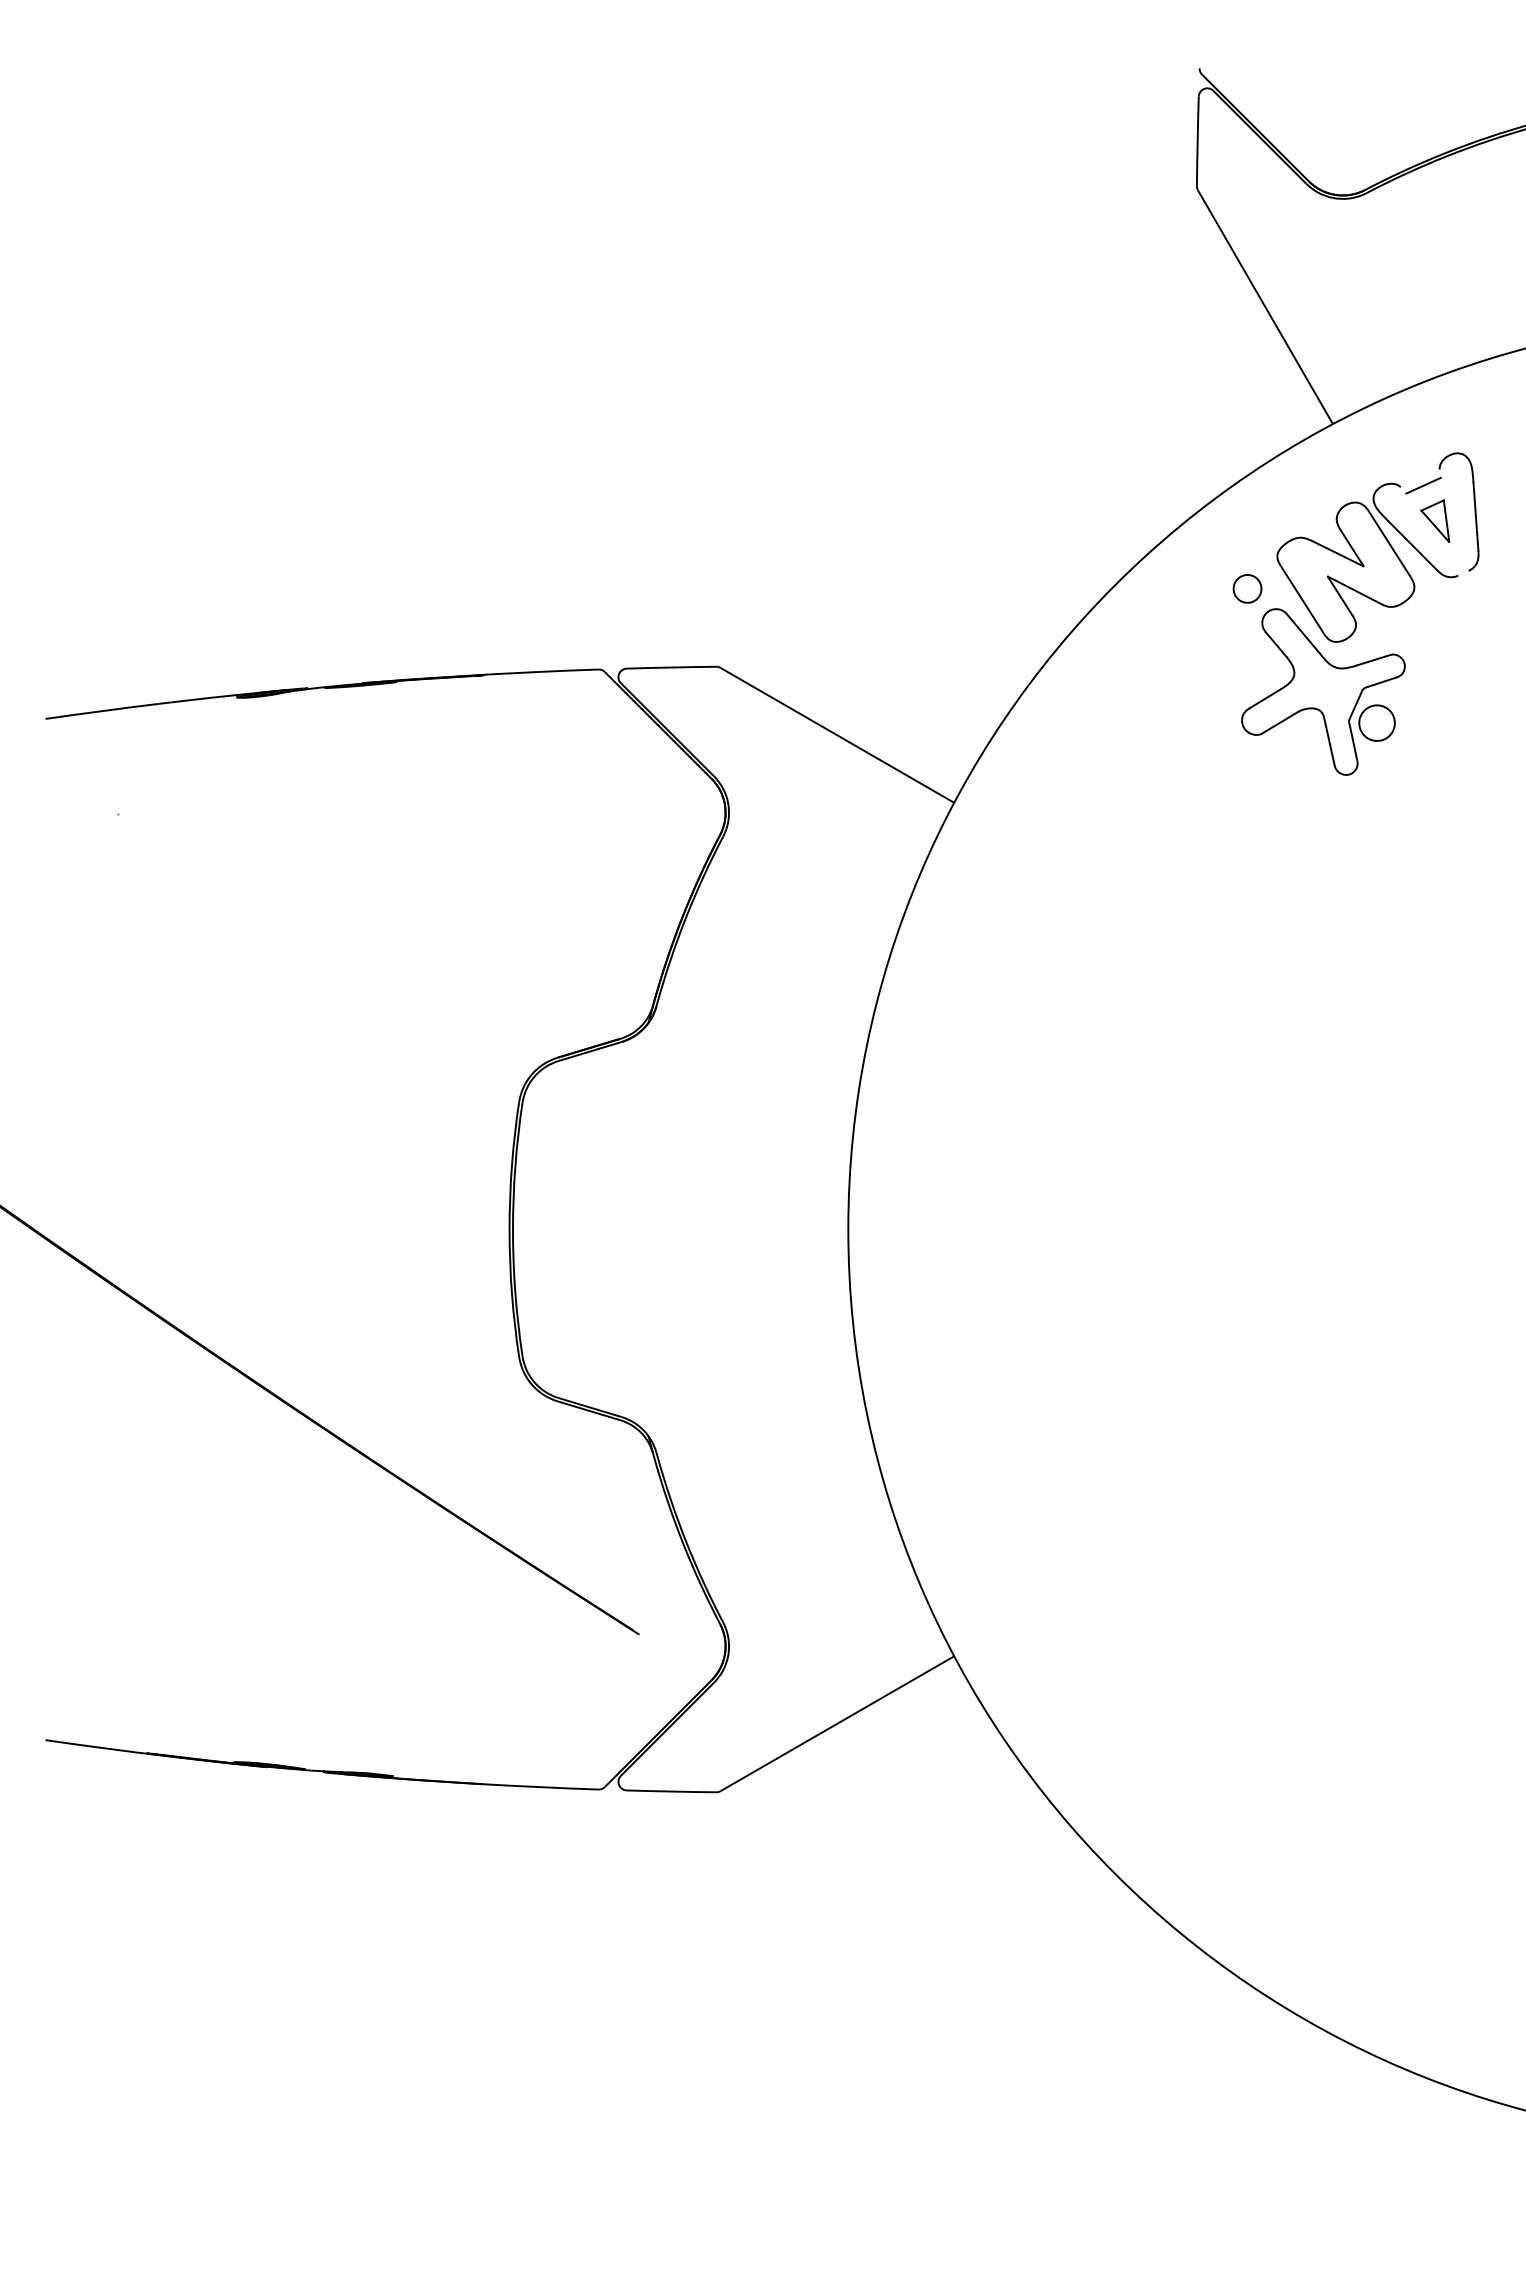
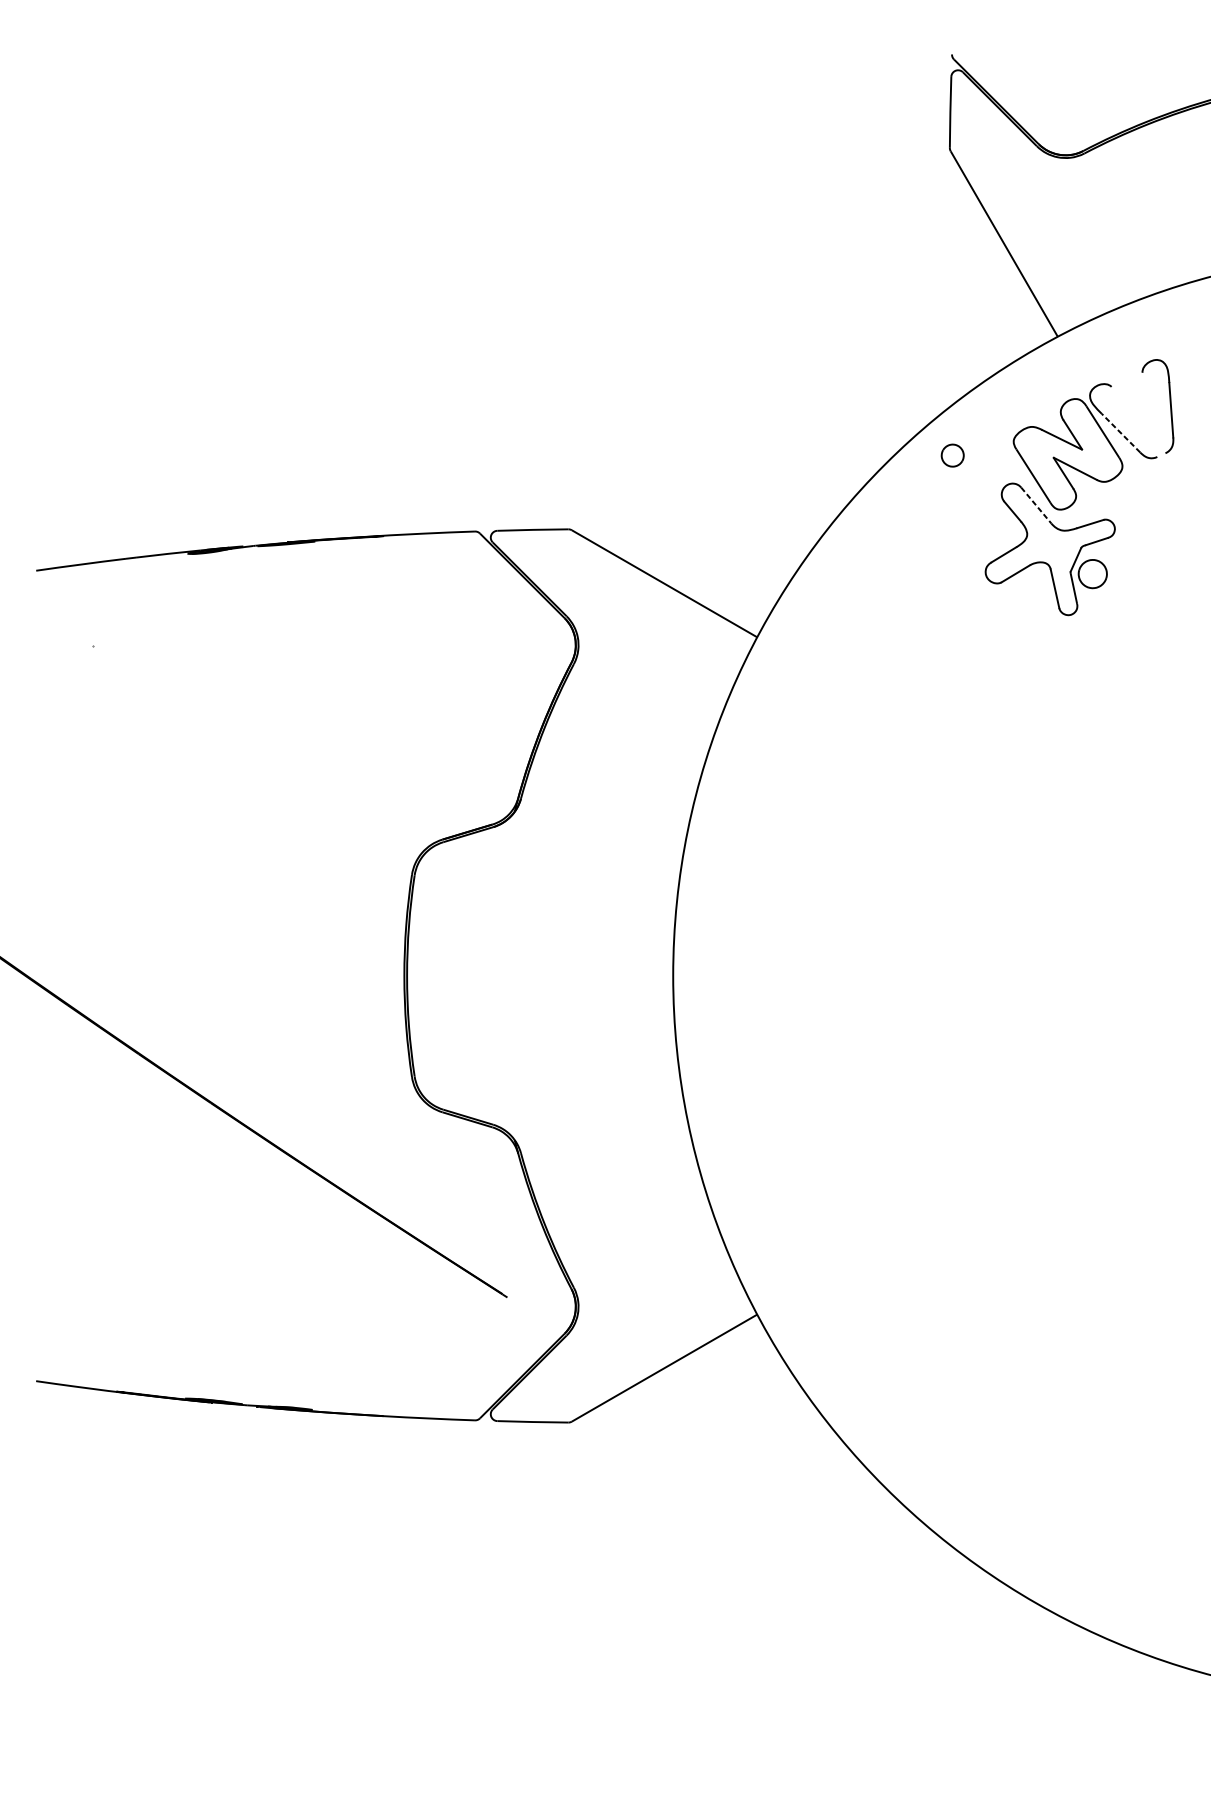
line: (1423, 485) -> (1129, 385), removed
part: (1435, 520) -> (1139, 413), removed
line: (1412, 545) -> (1120, 433), solid -> dashed
part: (1247, 588) -> (952, 455), moved
line: (1305, 636) -> (1036, 505), solid -> dashed

